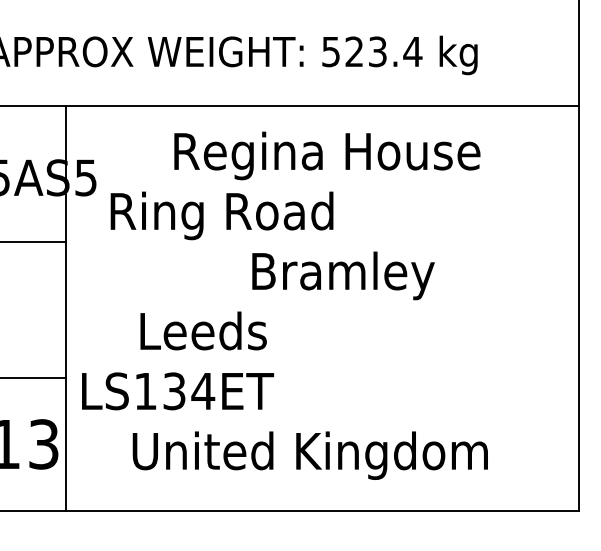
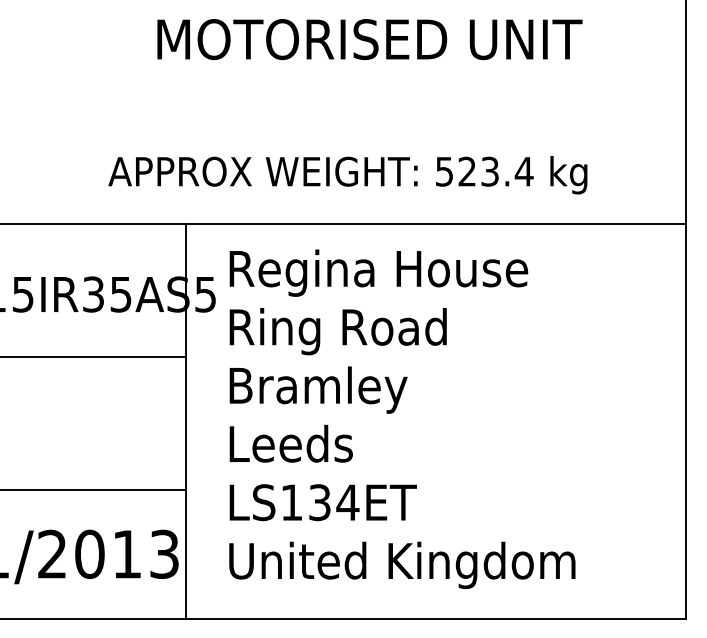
text: (326, 155) -> (378, 272), moved
text: (343, 275) -> (318, 389), moved
text: (202, 330) -> (290, 443), moved
text: (177, 391) -> (322, 502), moved
text: (310, 455) -> (402, 565), moved

